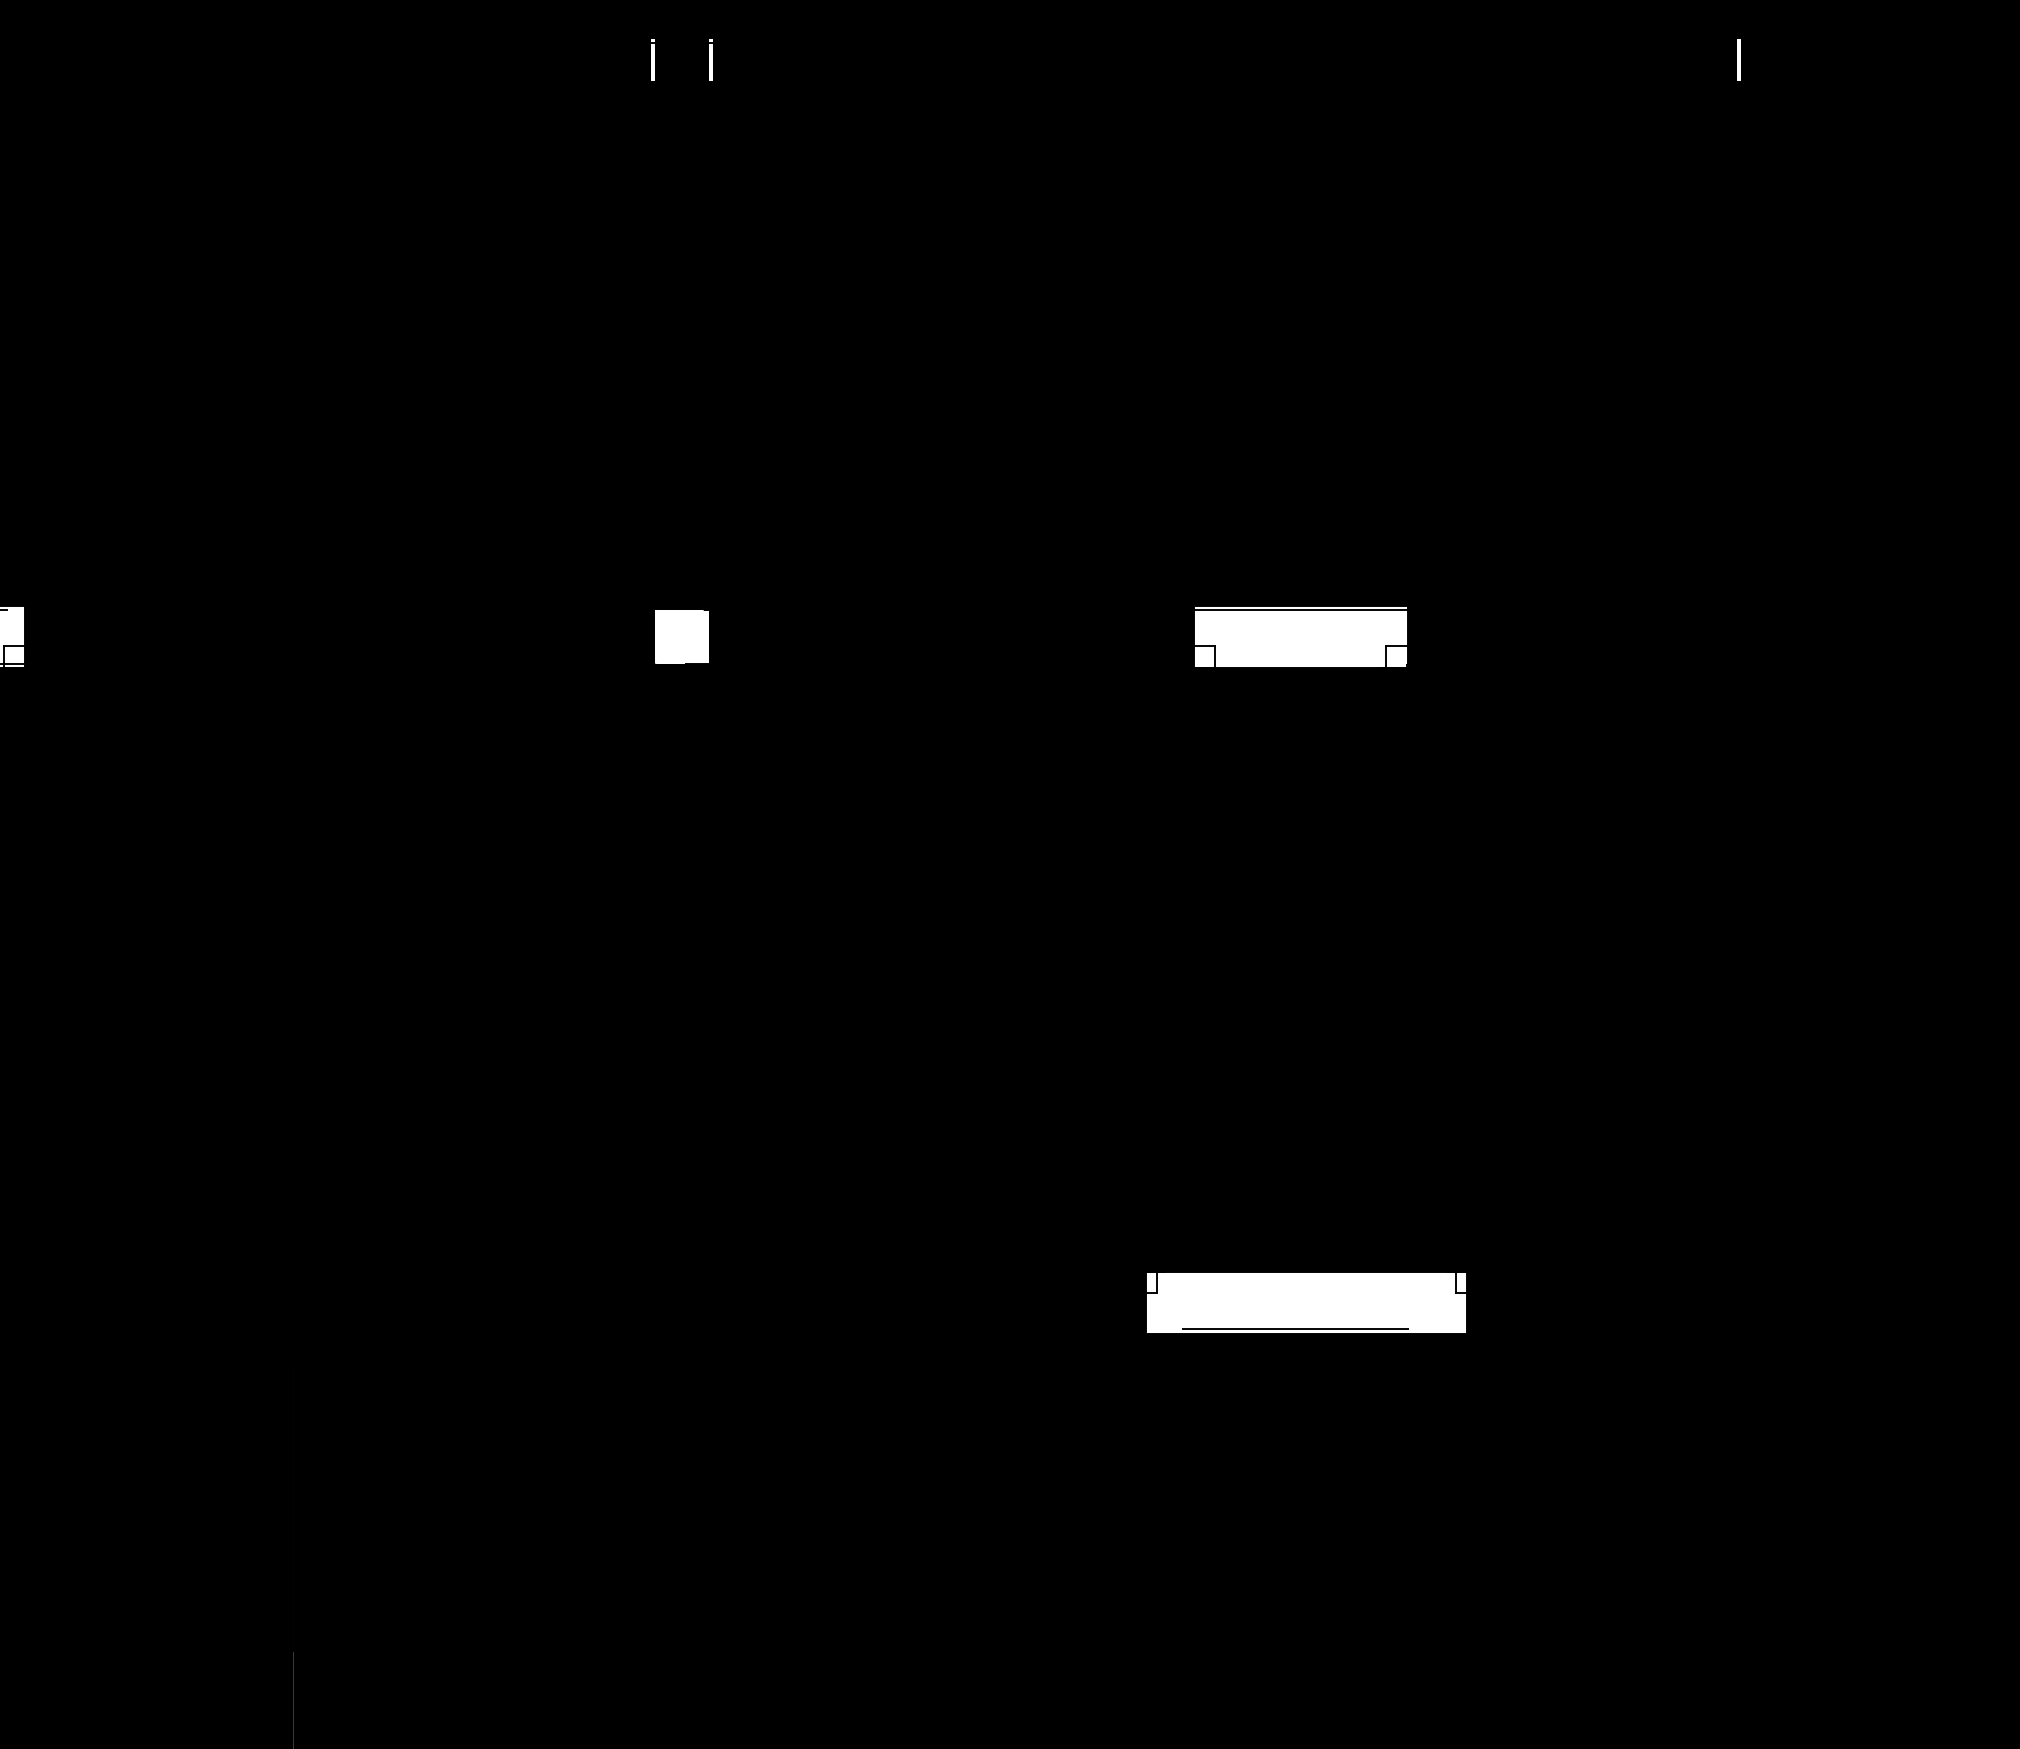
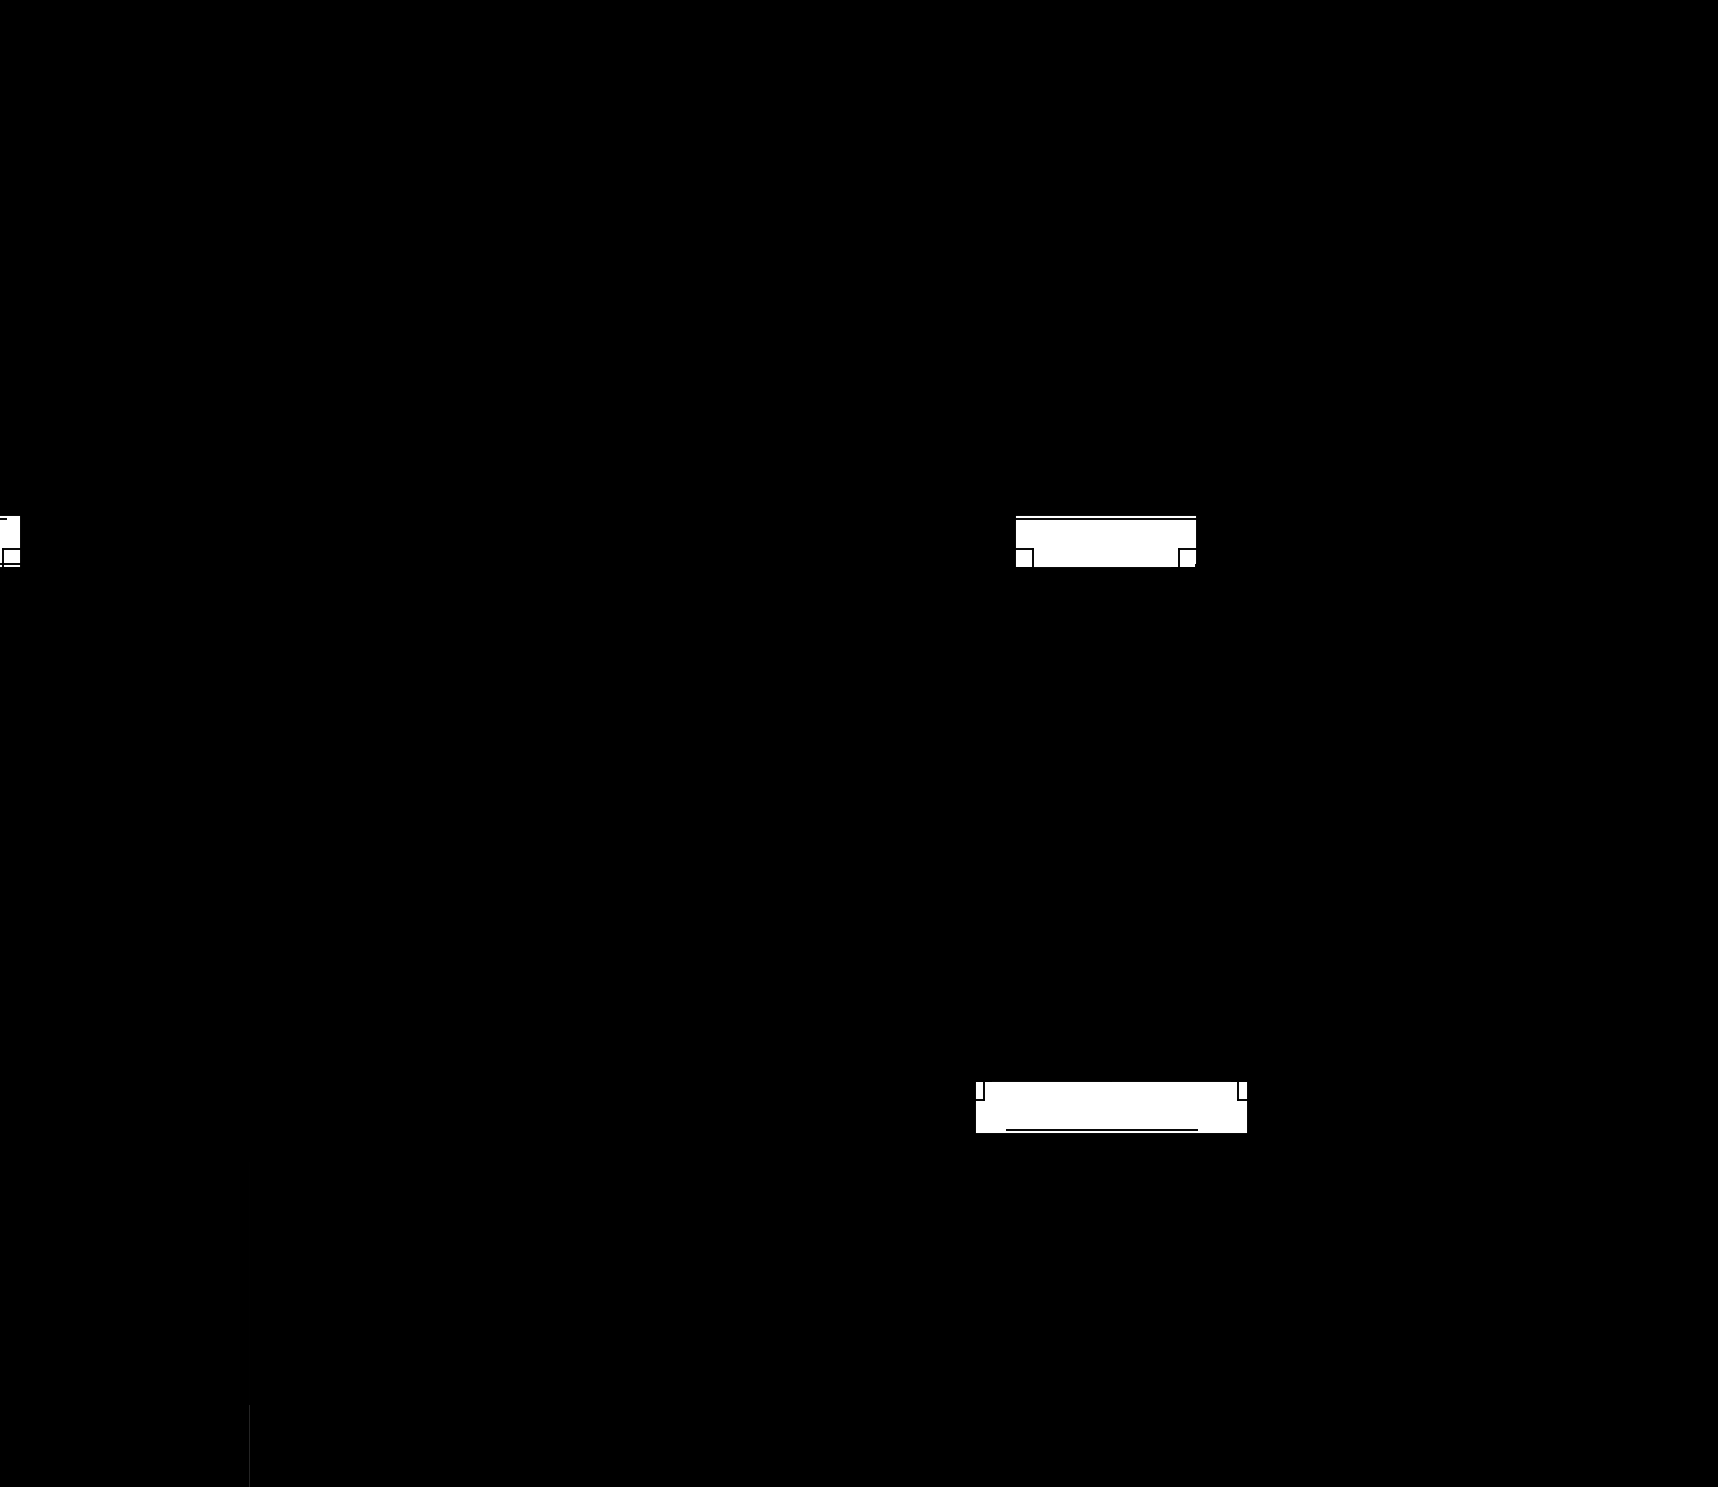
fill: (653, 59) -> (555, 50), added
fill: (710, 59) -> (604, 50), added
fill: (1738, 59) -> (1478, 50), added
fill: (681, 636) -> (579, 541), added

